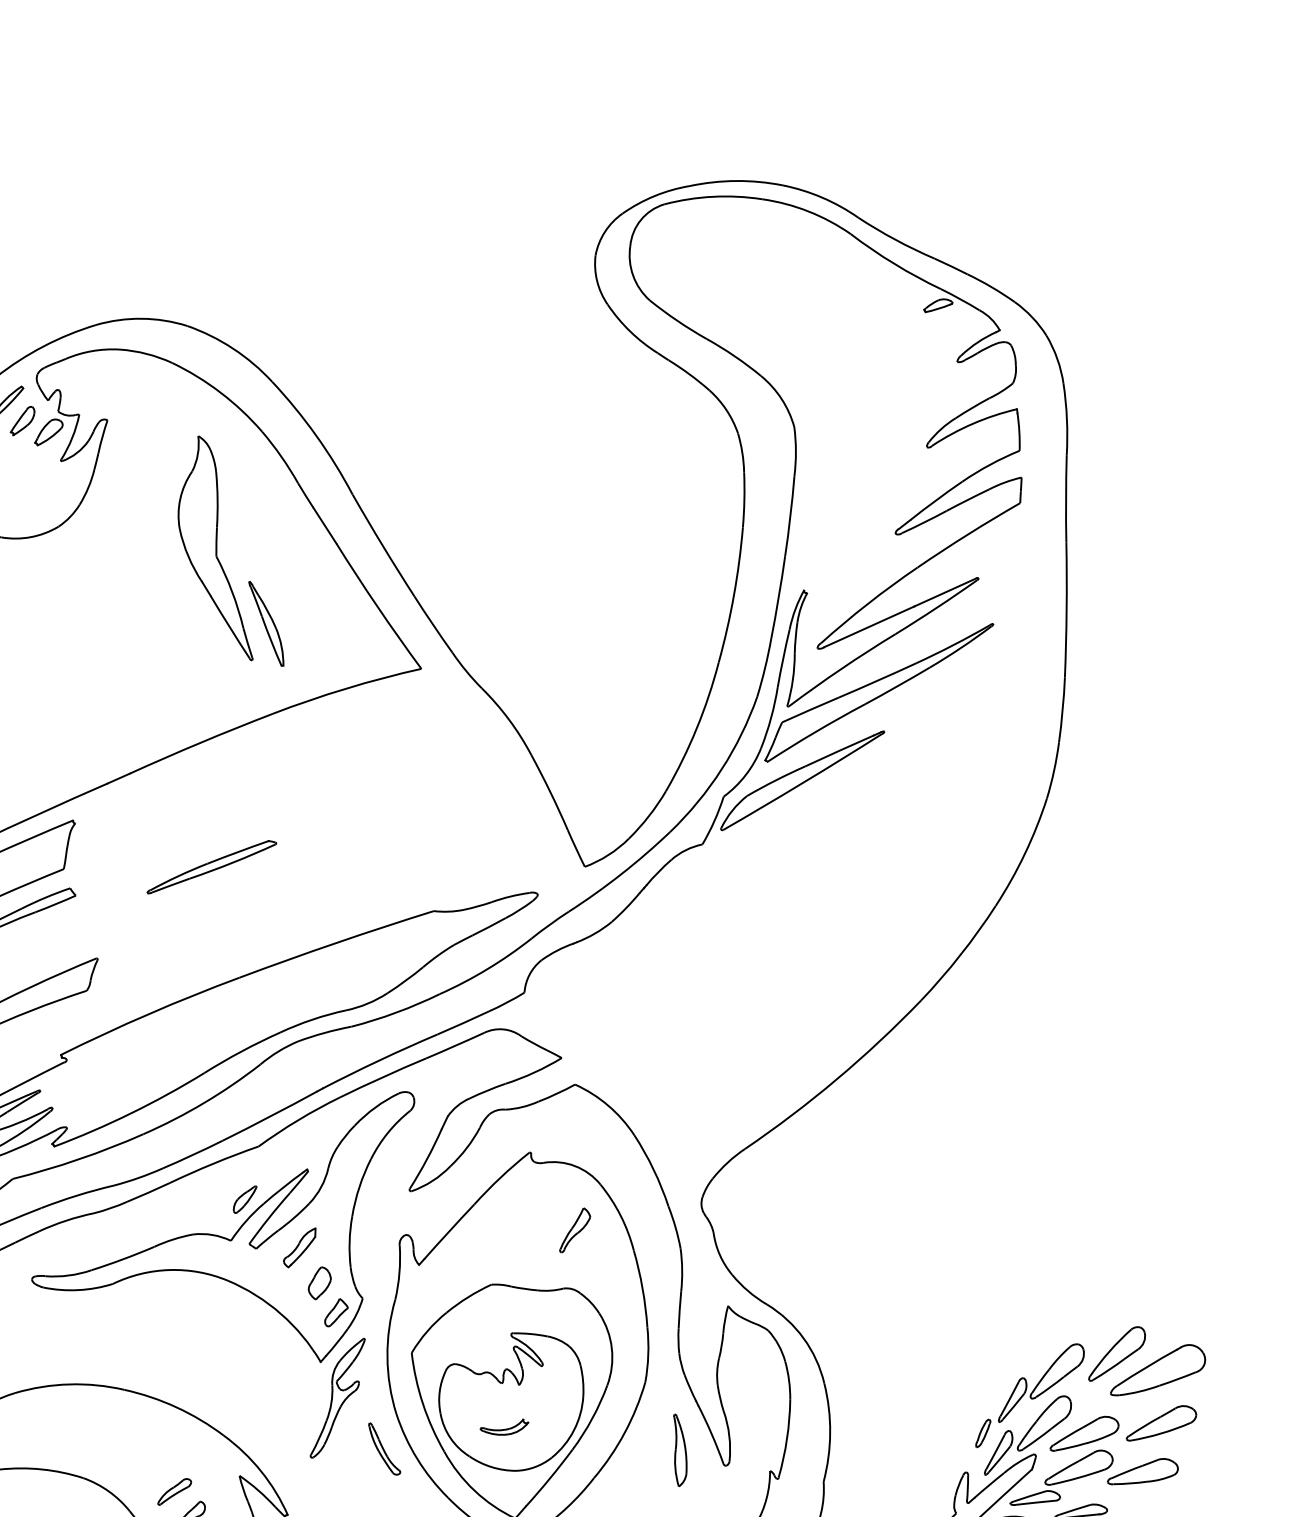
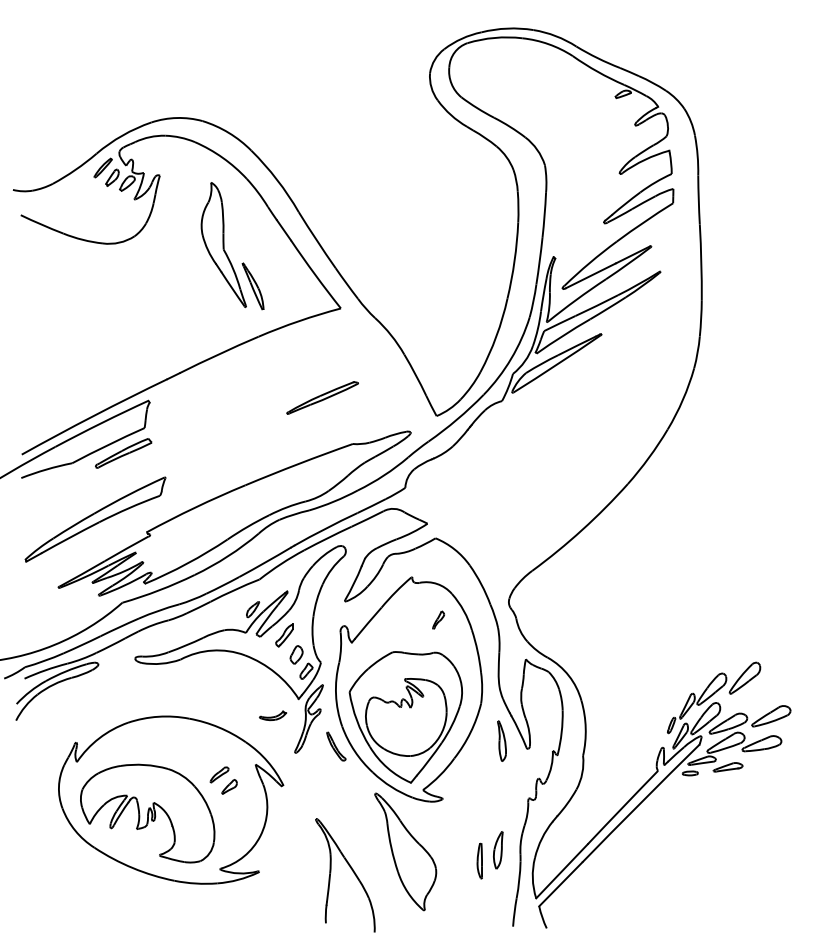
part: (211, 866) -> (322, 397), moved
part: (574, 1229) -> (438, 619), size x0.7
part: (1158, 1370) -> (768, 686), removed
part: (505, 1426) -> (273, 715), moved

